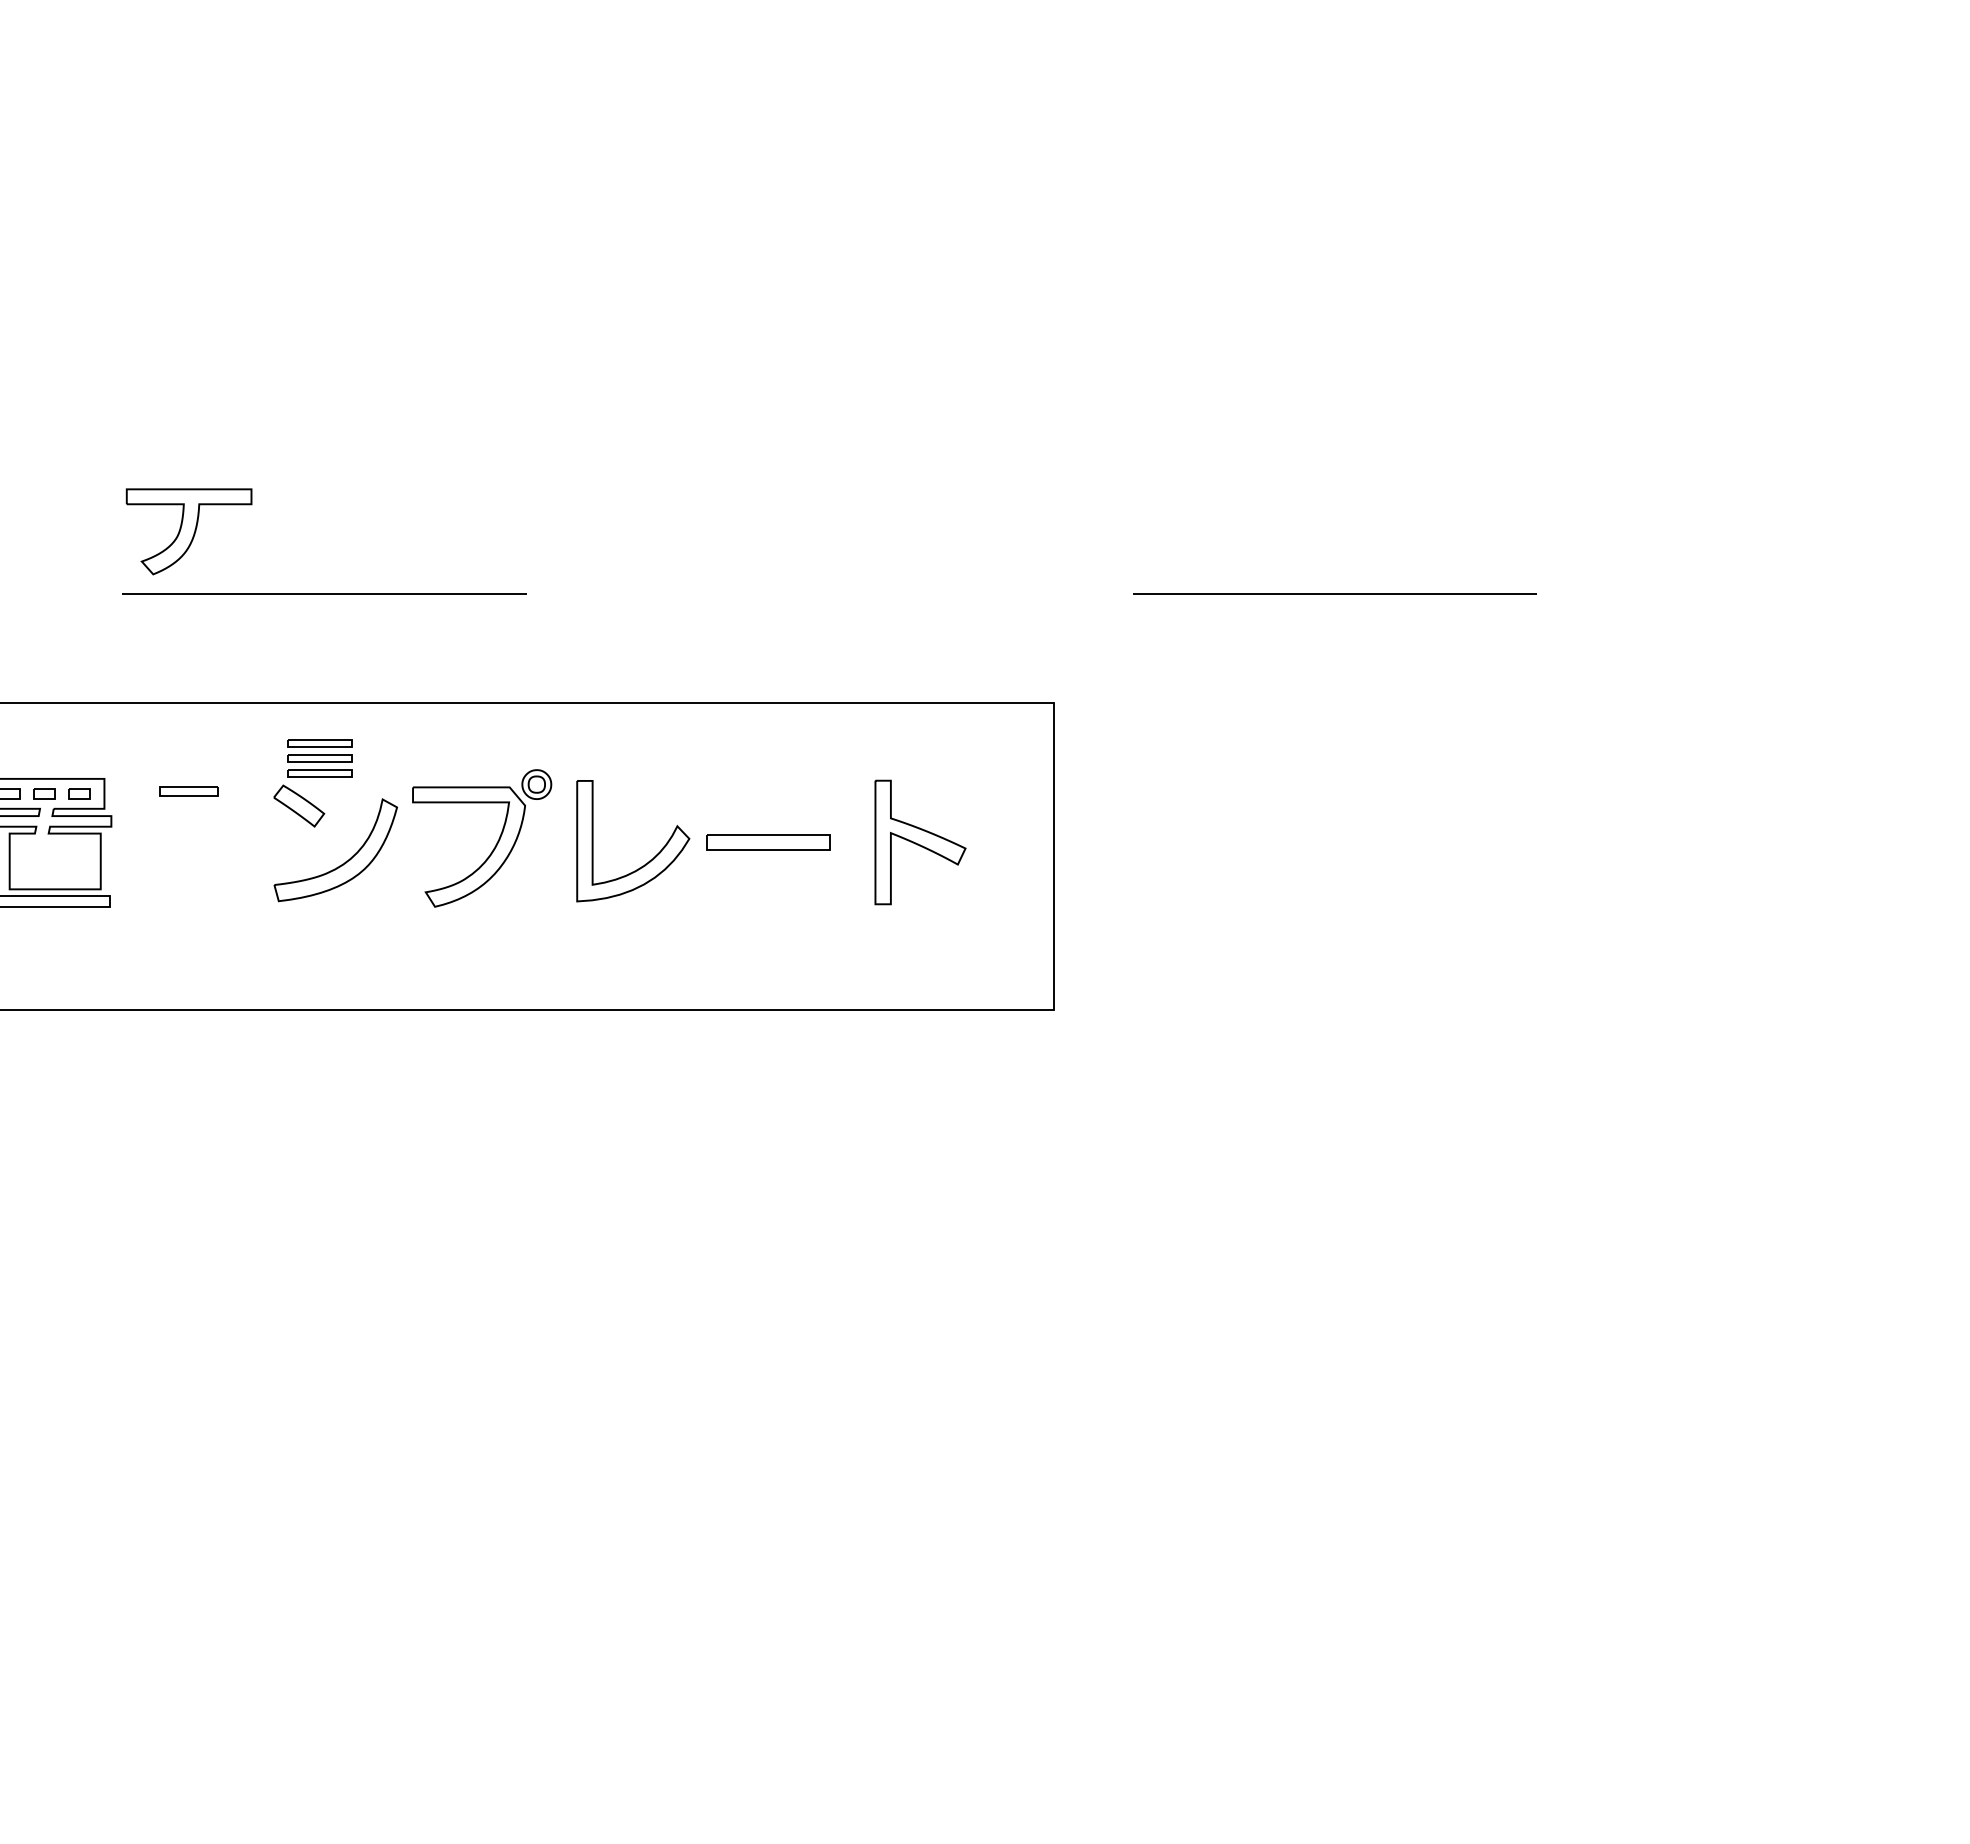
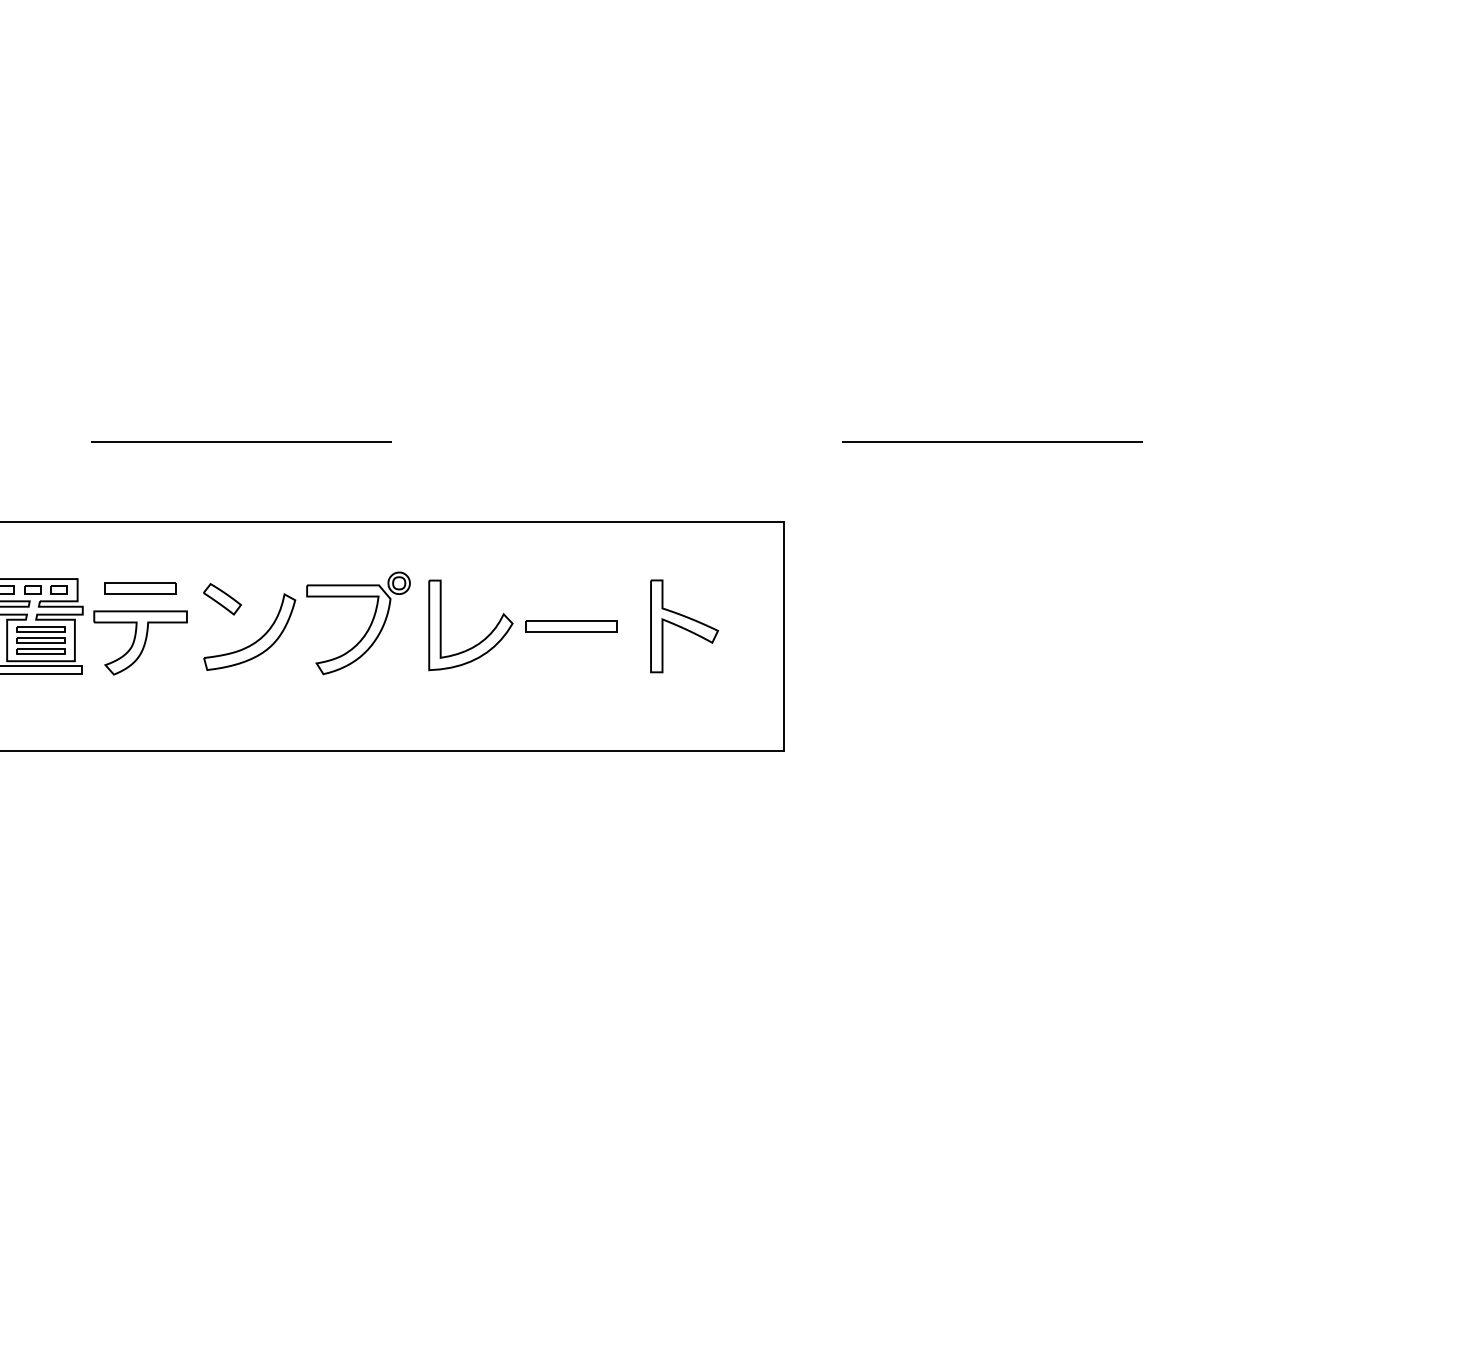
part: (188, 531) -> (140, 642), moved
part: (319, 758) -> (40, 640), moved
part: (188, 791) -> (140, 588), size x1.67

